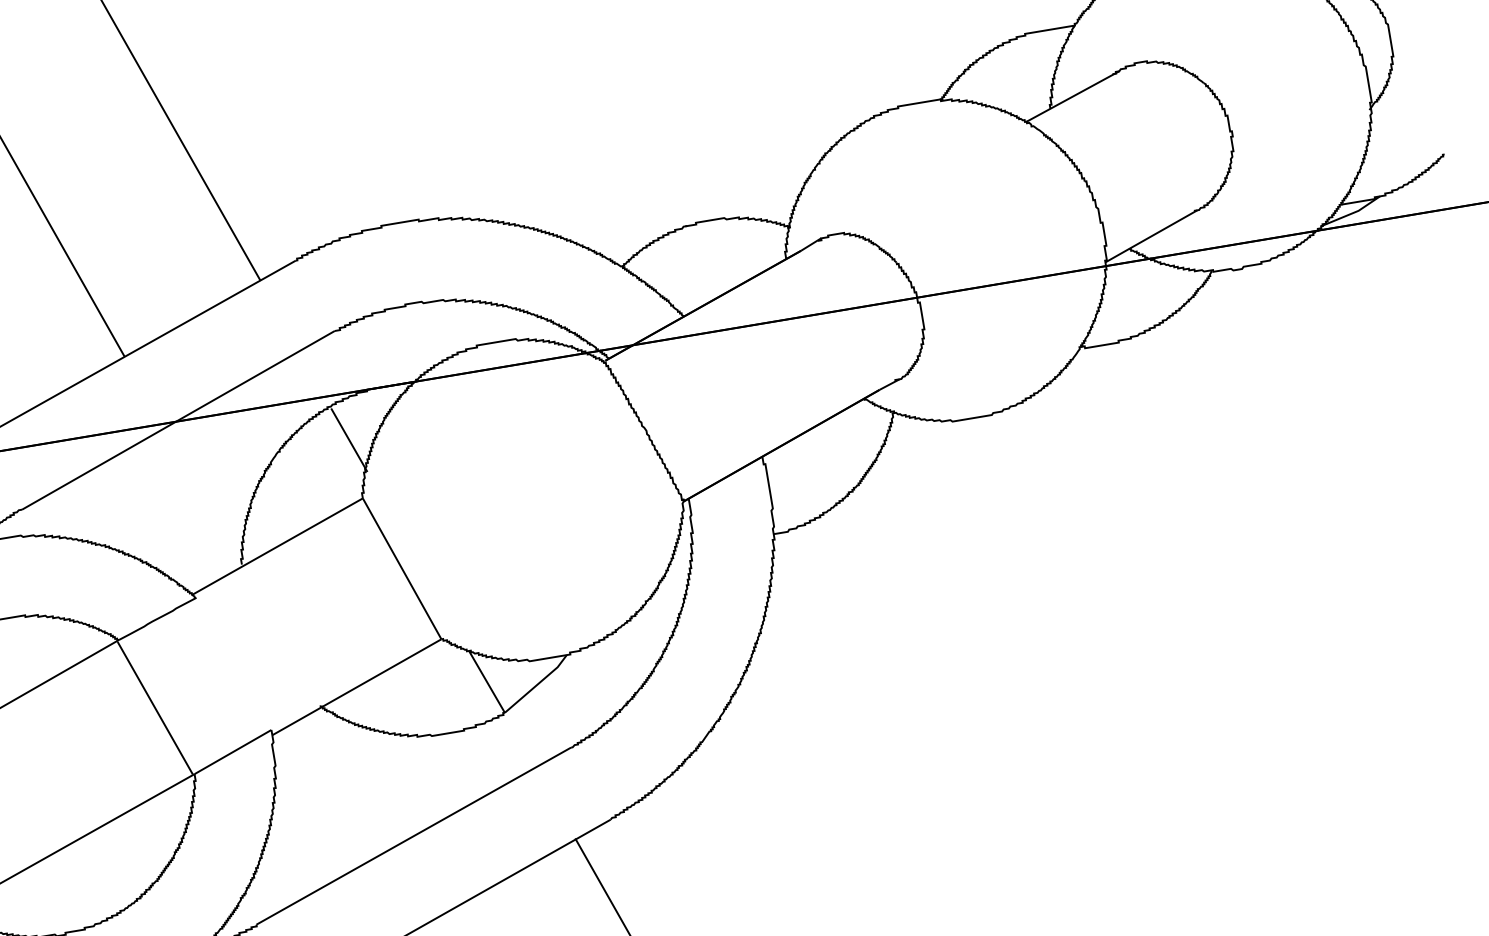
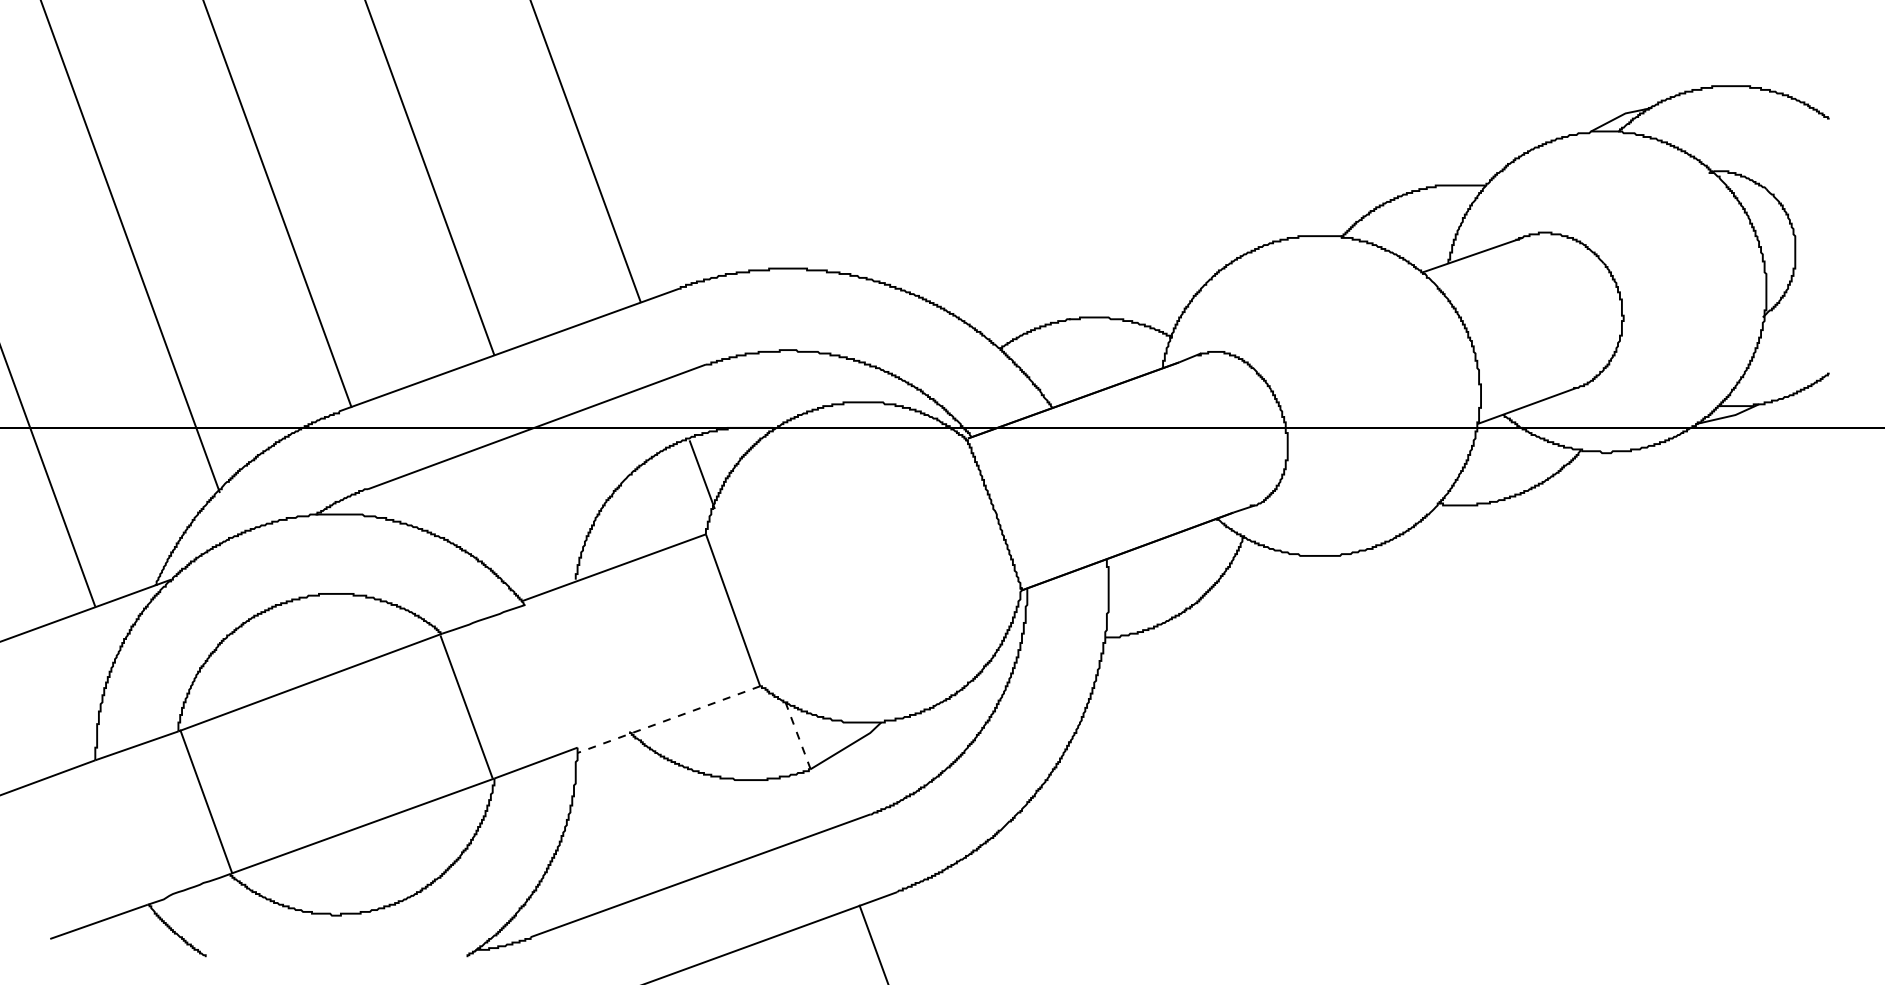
line: (487, 681) -> (798, 735), solid -> dashed
line: (356, 687) -> (668, 719), solid -> dashed

